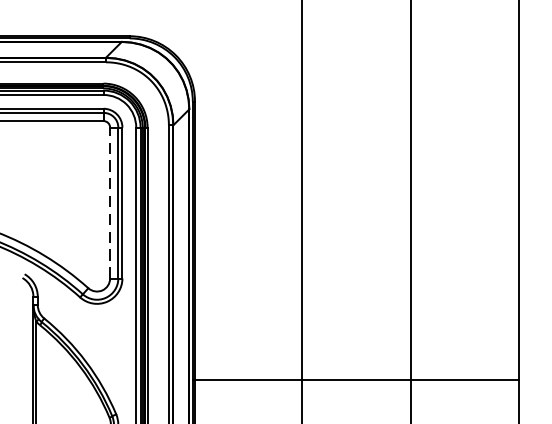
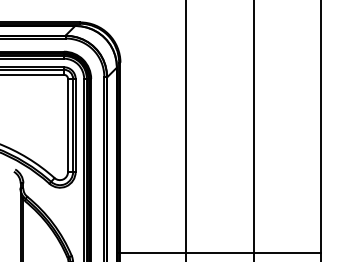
line: (110, 203) -> (68, 125), dashed -> solid
line: (355, 379) -> (219, 252), moved

